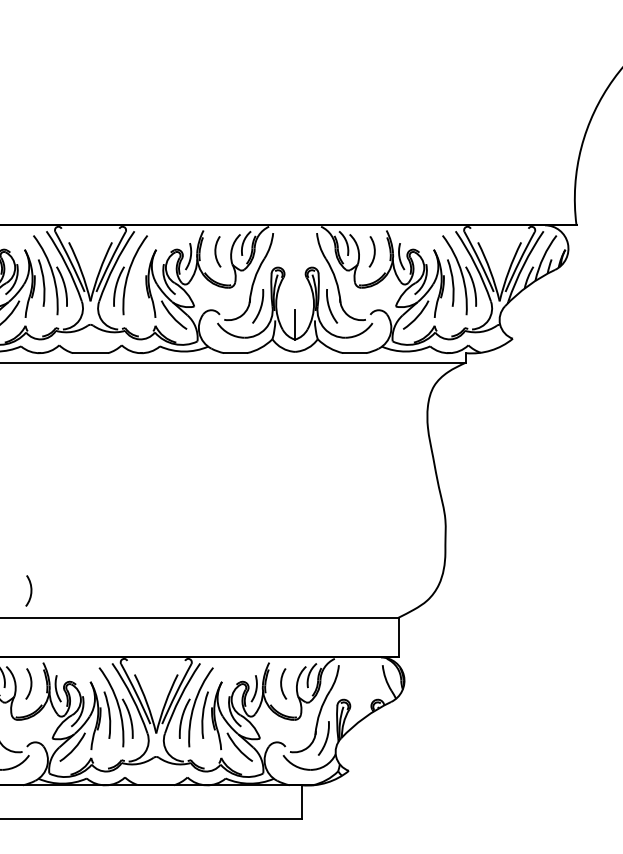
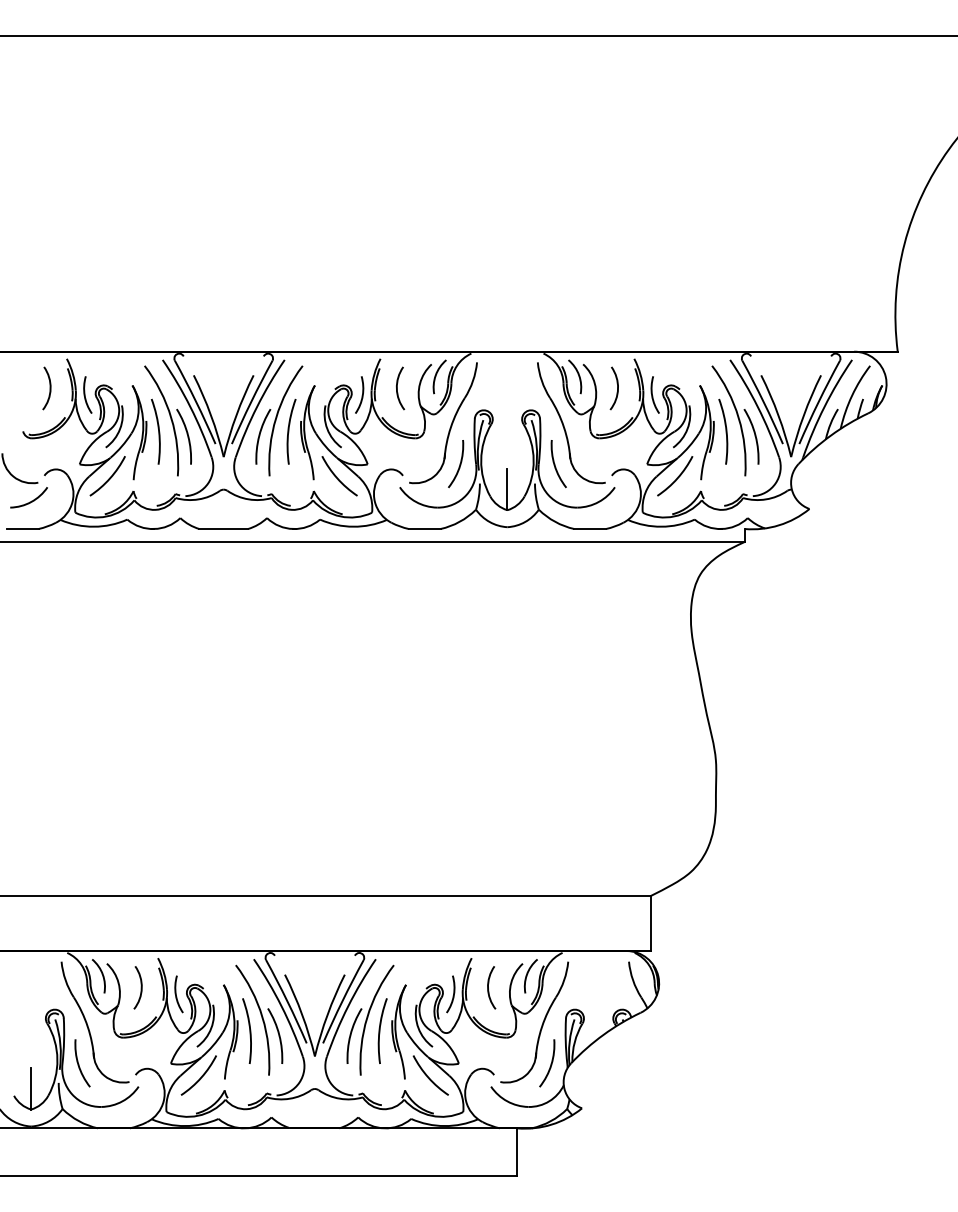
arc: (137, 282) -> (289, 431), added
arc: (30, 590) -> (140, 858), removed

